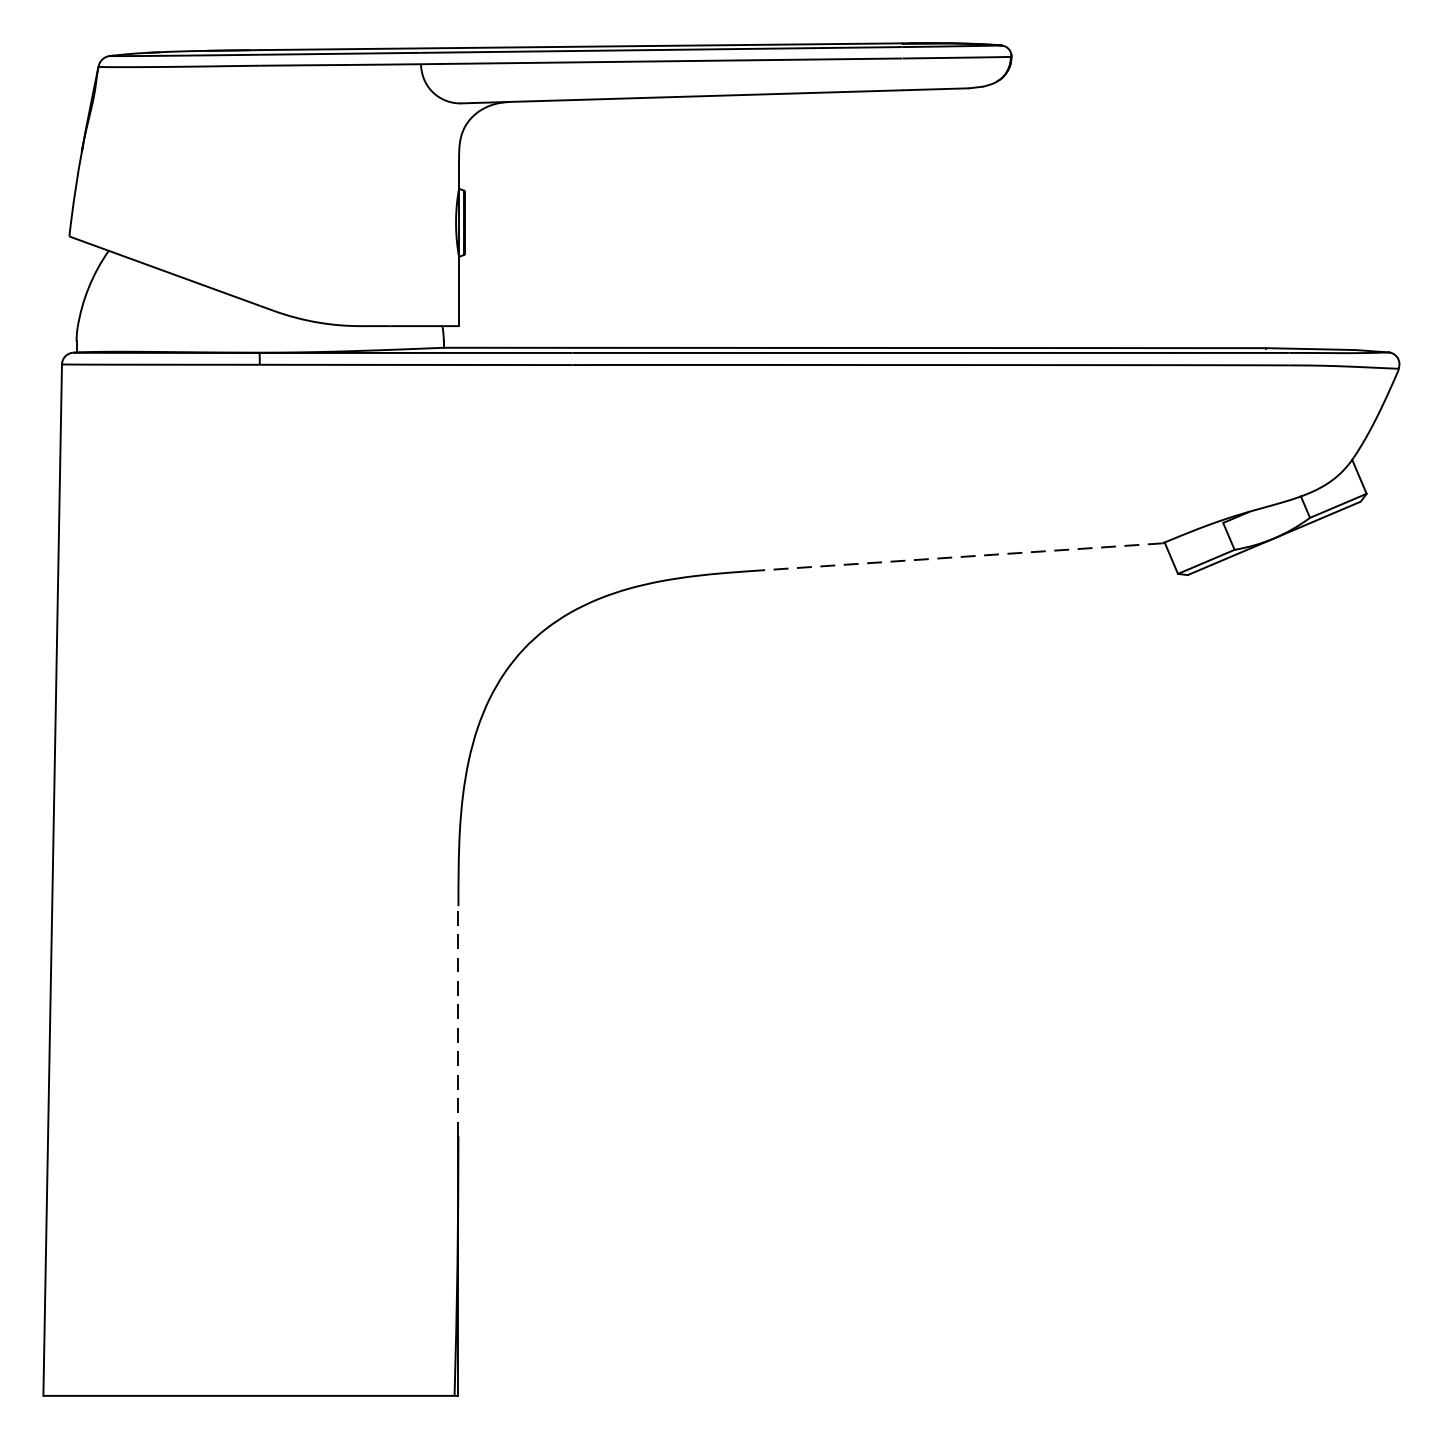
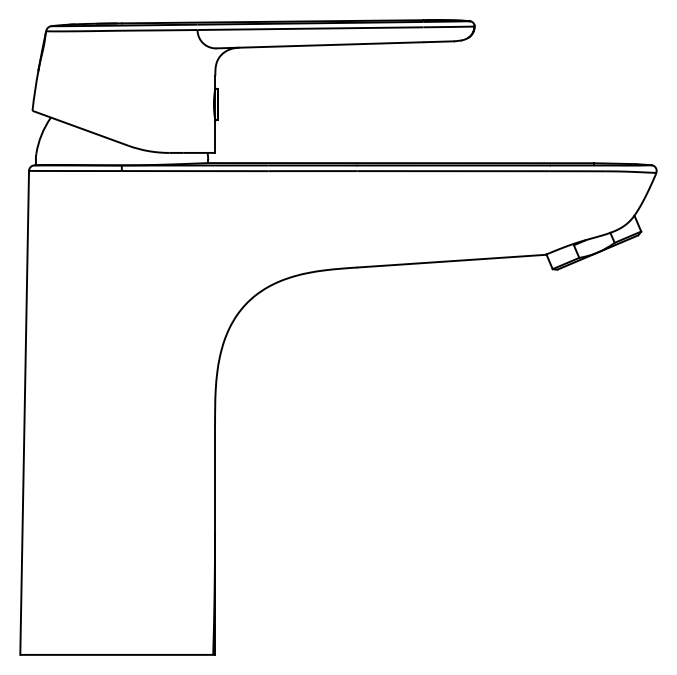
line: (962, 557) -> (451, 261), dashed -> solid
line: (459, 1019) -> (215, 478), dashed -> solid

